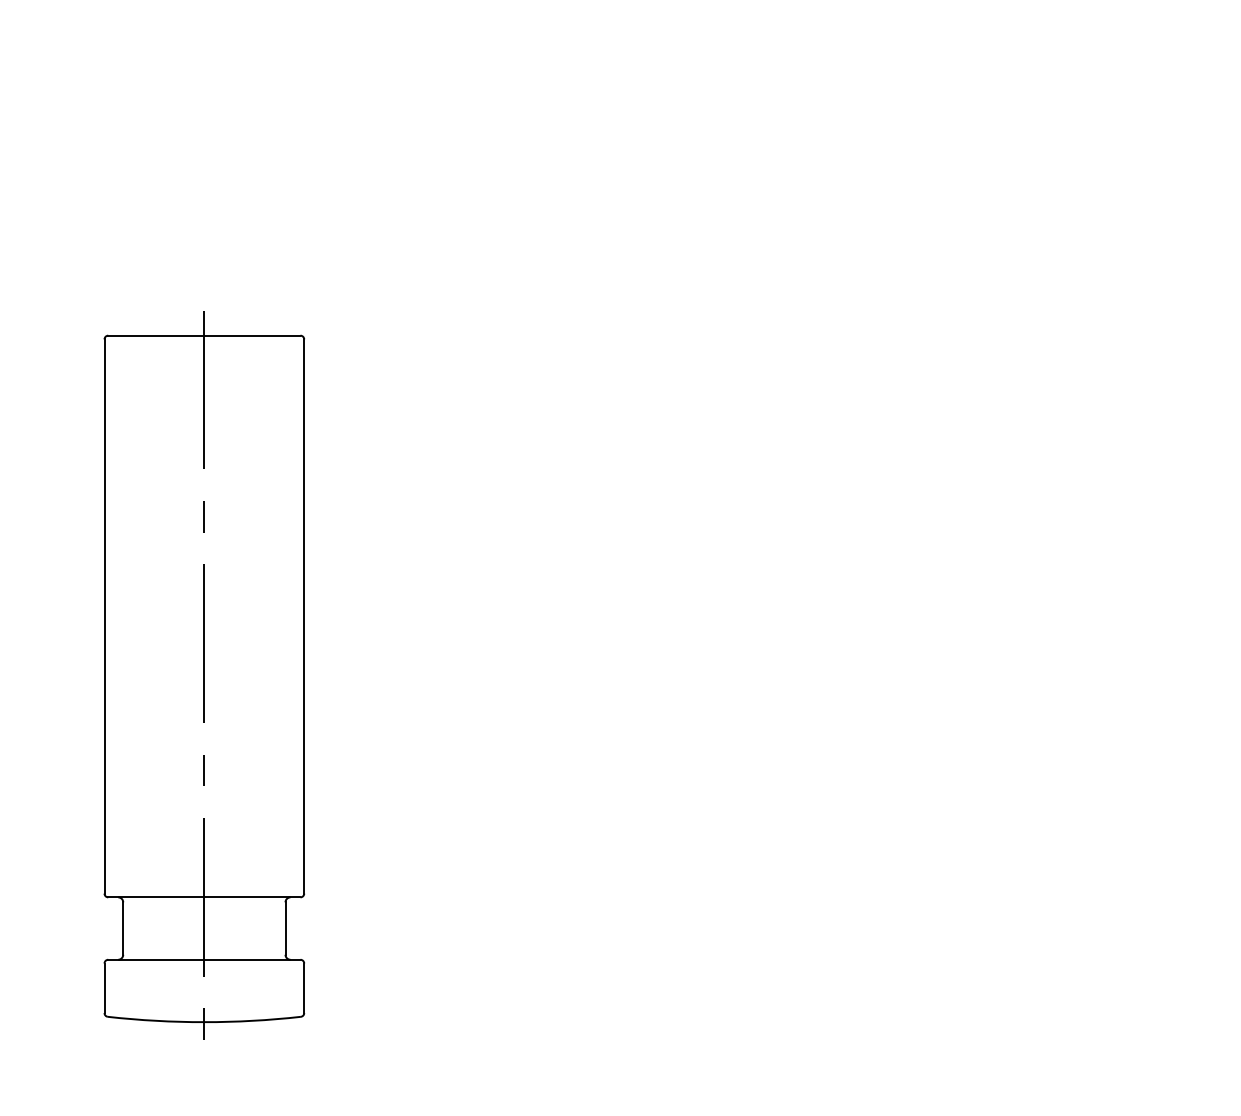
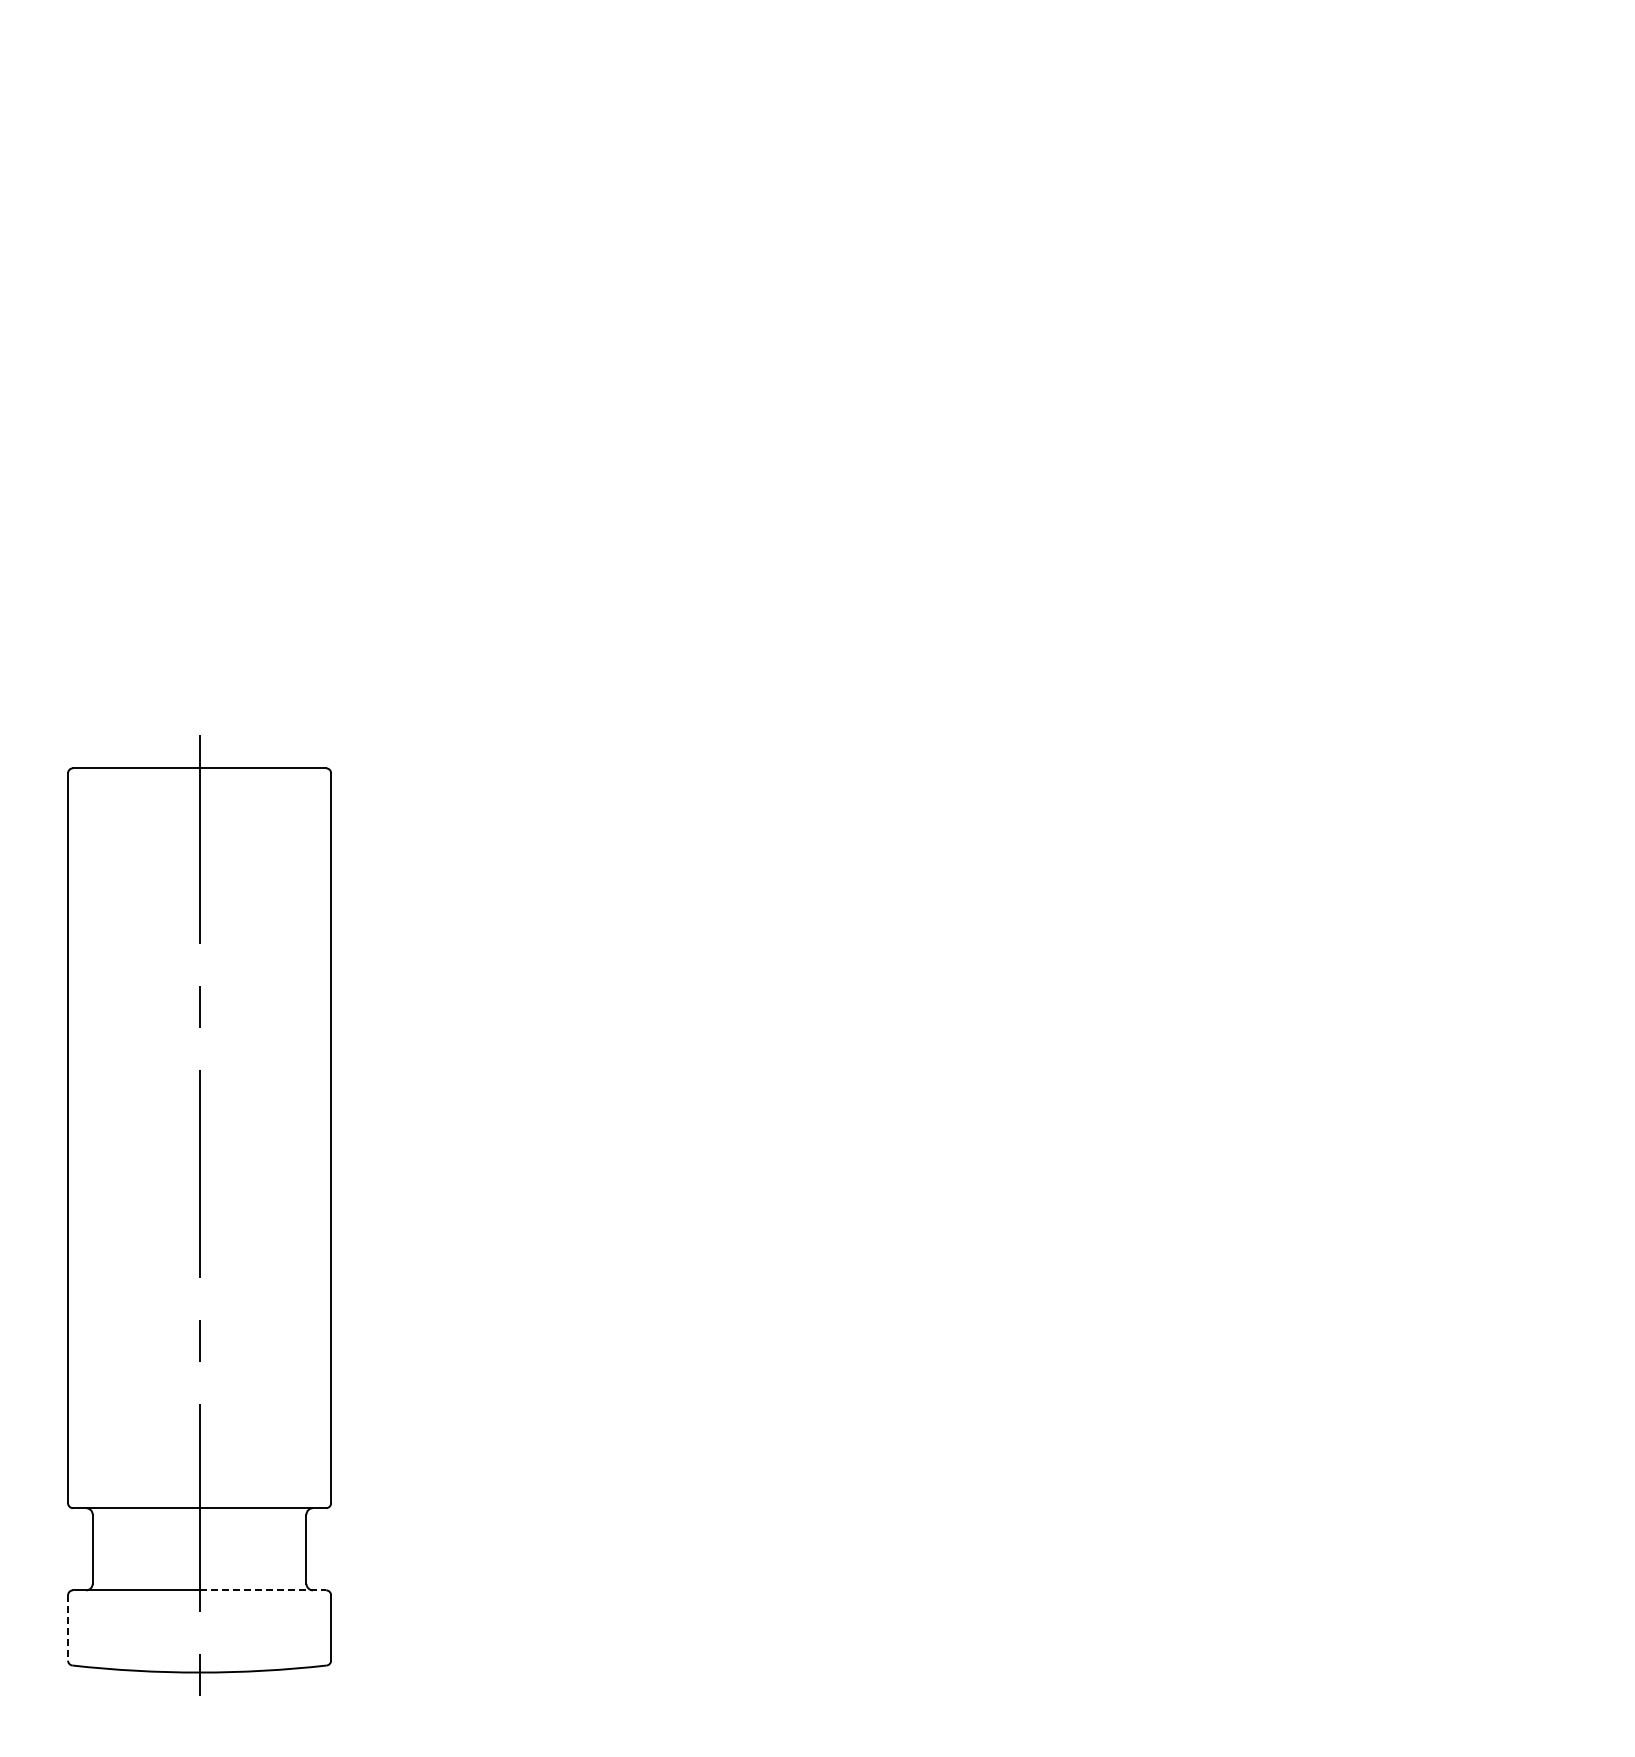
line: (252, 959) -> (263, 1590), solid -> dashed
line: (104, 987) -> (68, 1627), solid -> dashed

